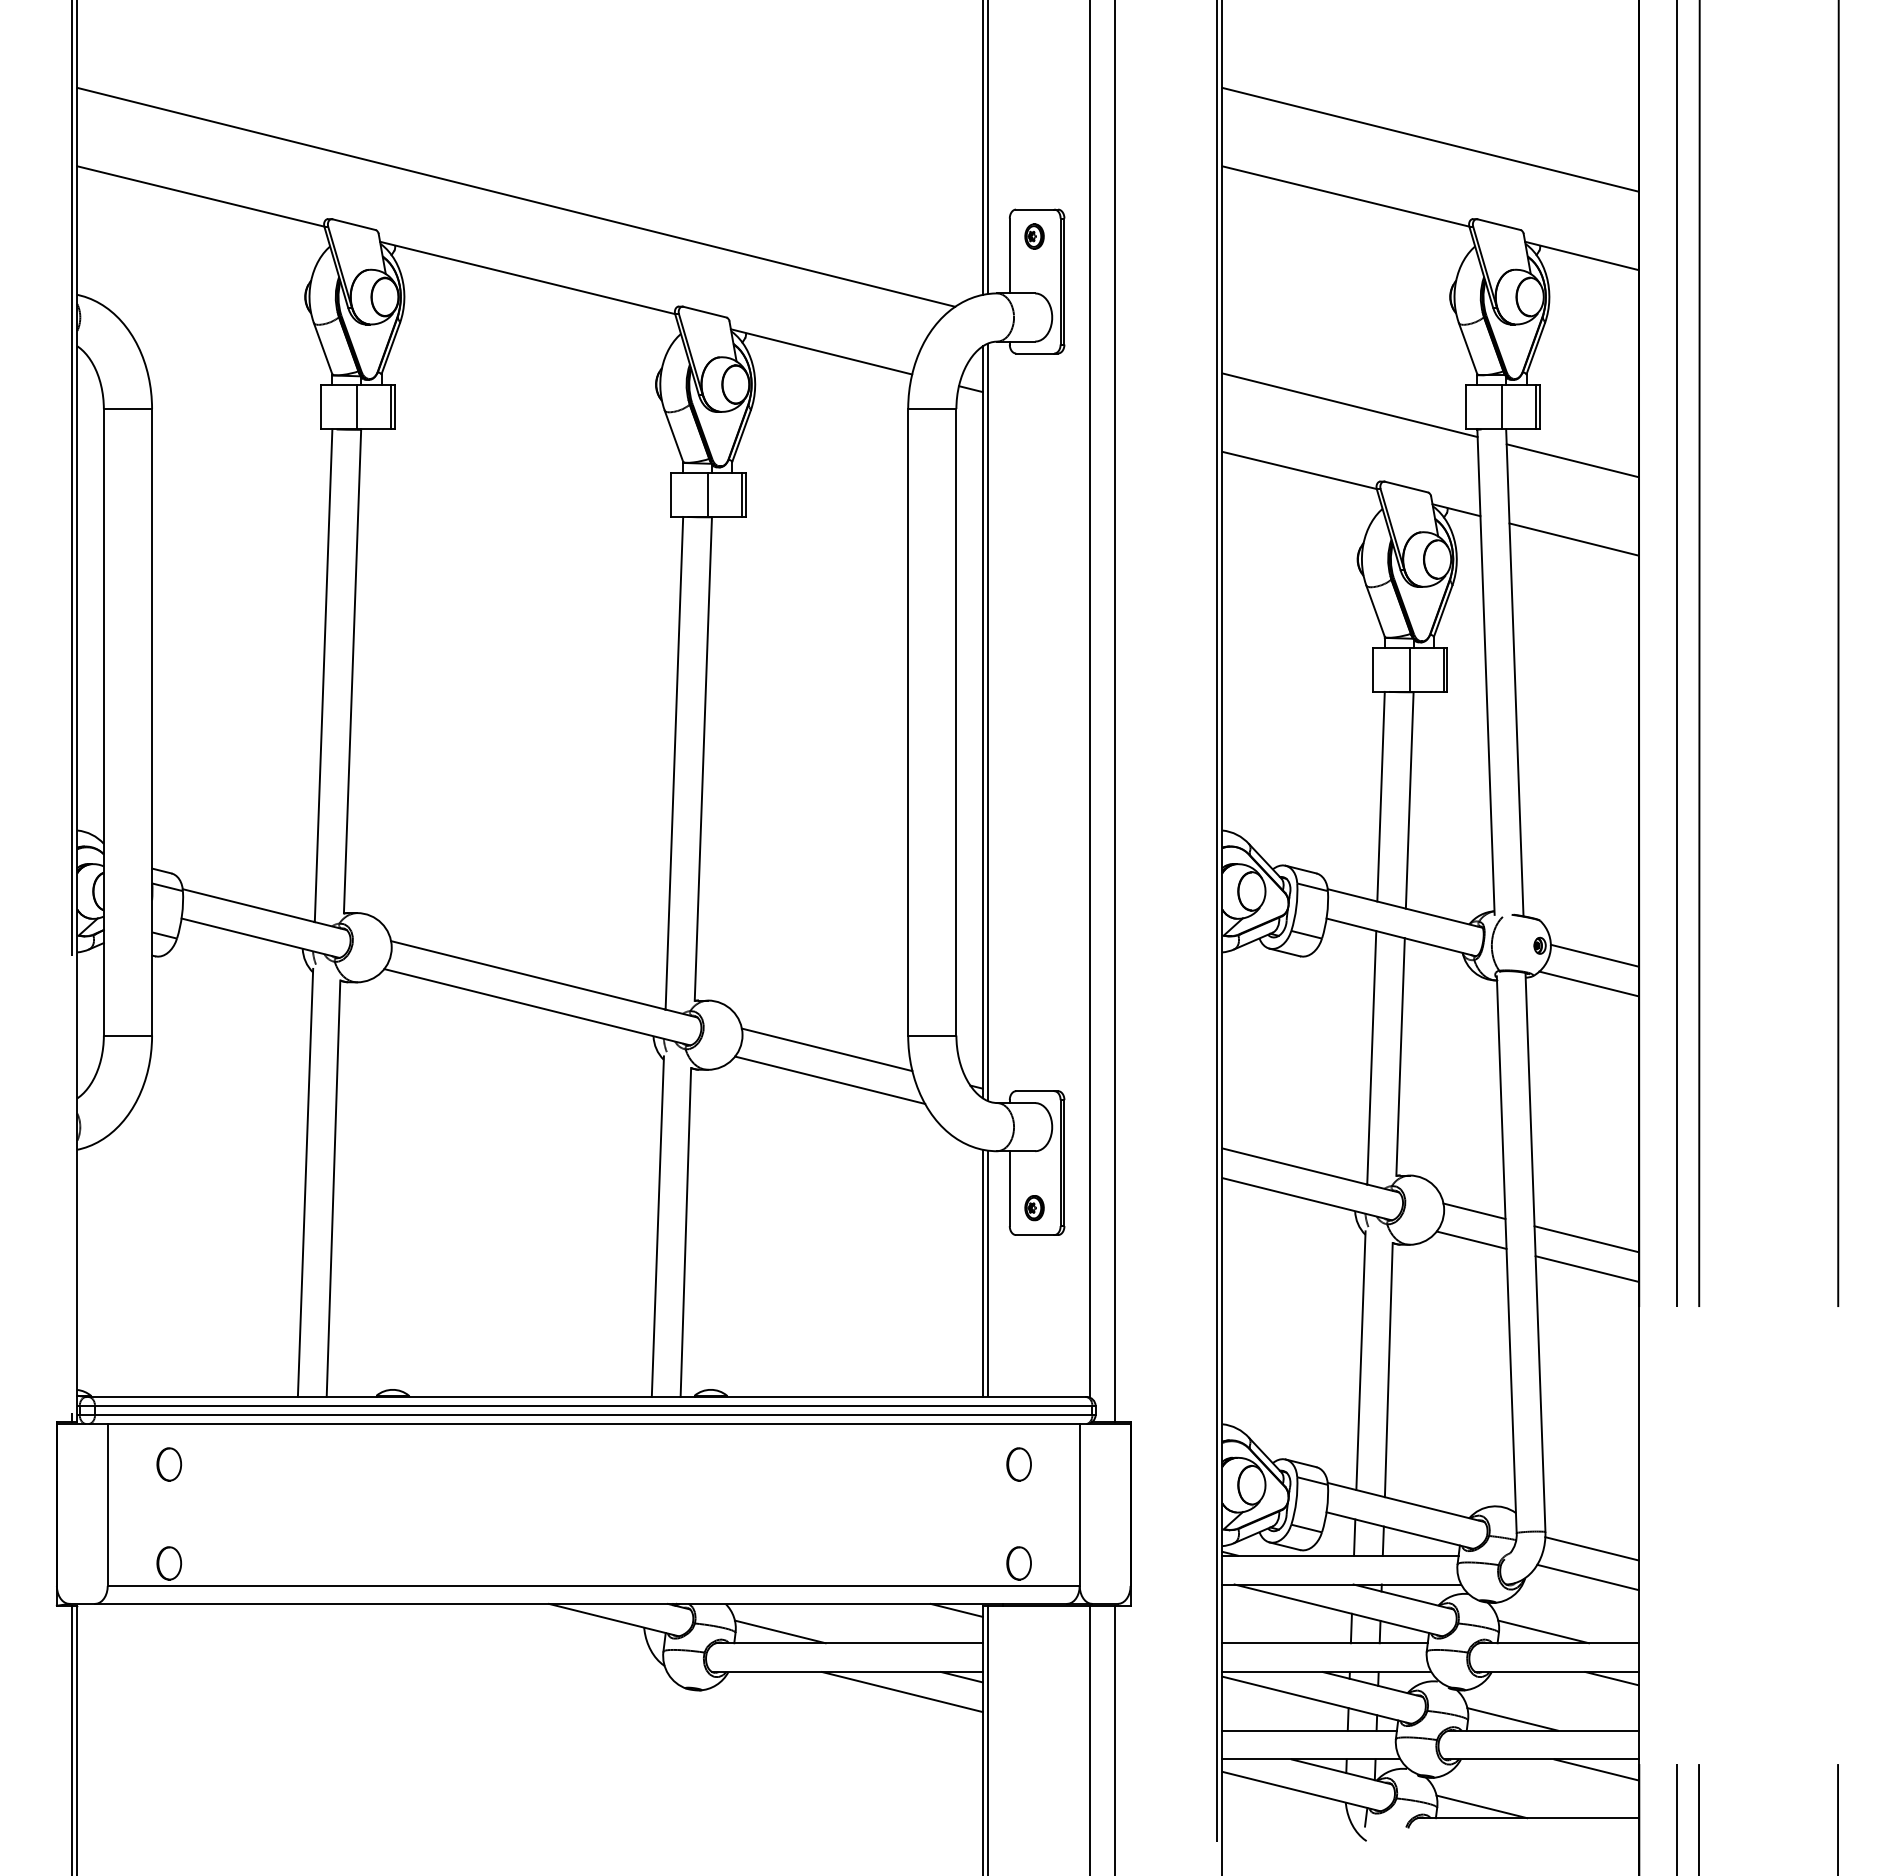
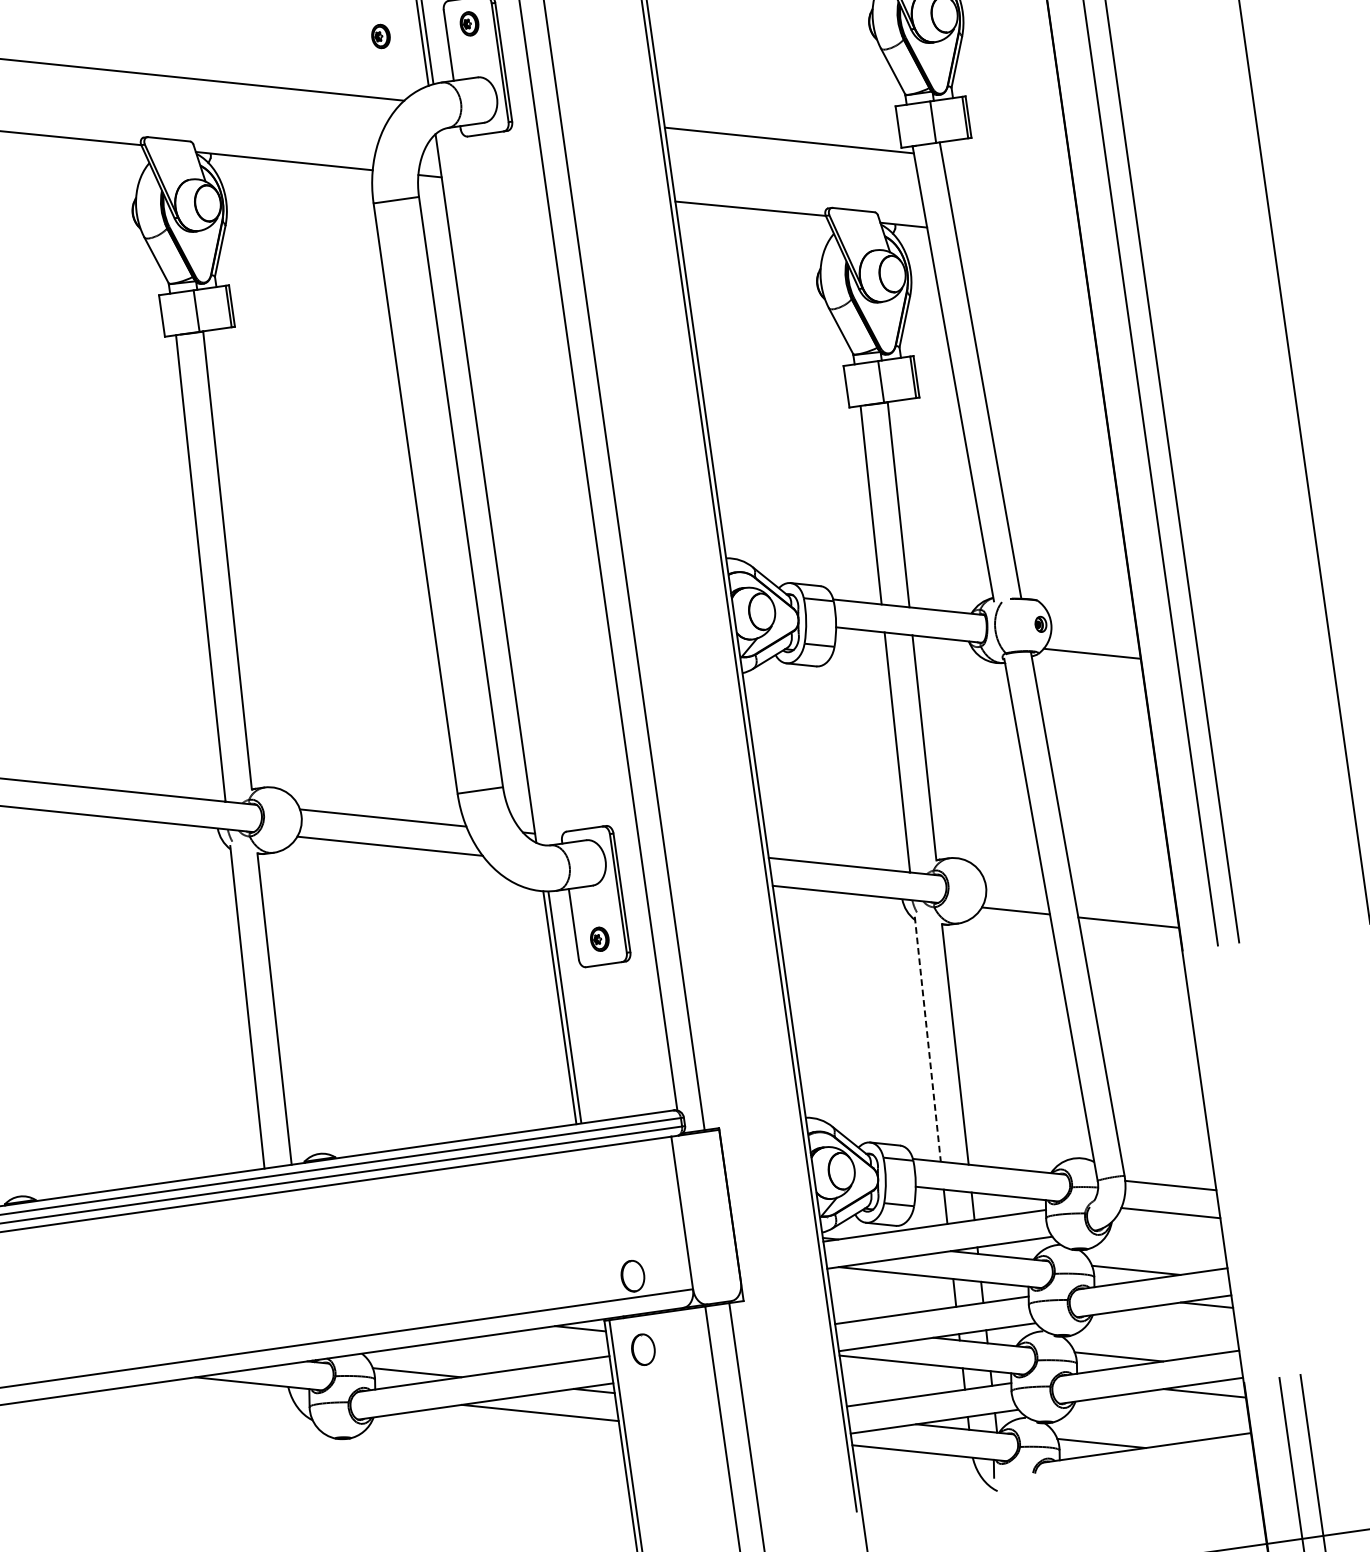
part: (940, 236) -> (380, 36), added
line: (1572, 460) -> (1006, 162), removed
line: (1573, 539) -> (1017, 237), removed
line: (988, 722) -> (491, 487), removed
line: (1594, 955) -> (1093, 626), removed
line: (1474, 1211) -> (1014, 883), removed
line: (1586, 1239) -> (1124, 894), removed
line: (1360, 1361) -> (927, 1040), solid -> dashed
part: (1018, 1464) -> (642, 1349), moved

